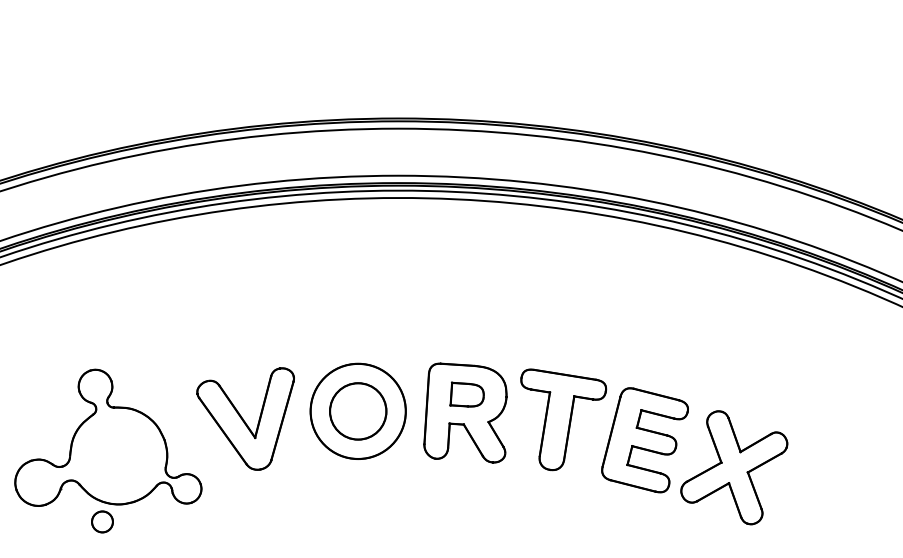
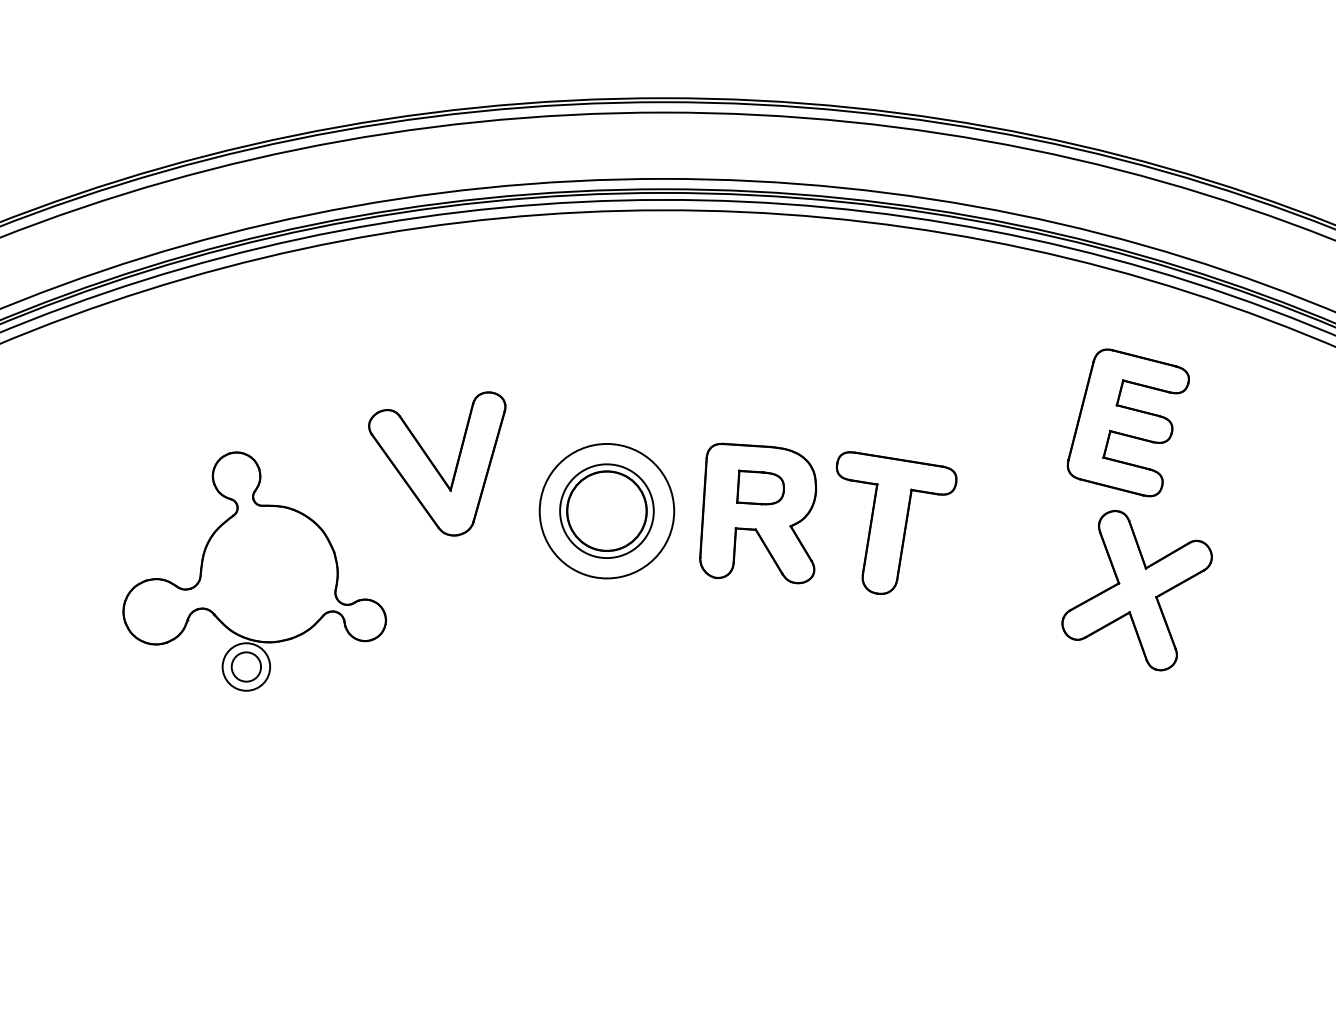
circle: (357, 411) -> (606, 511), size x0.7
part: (245, 418) -> (437, 463), moved
part: (644, 440) -> (1127, 422), moved
circle: (102, 521) -> (246, 666), size x1.6

